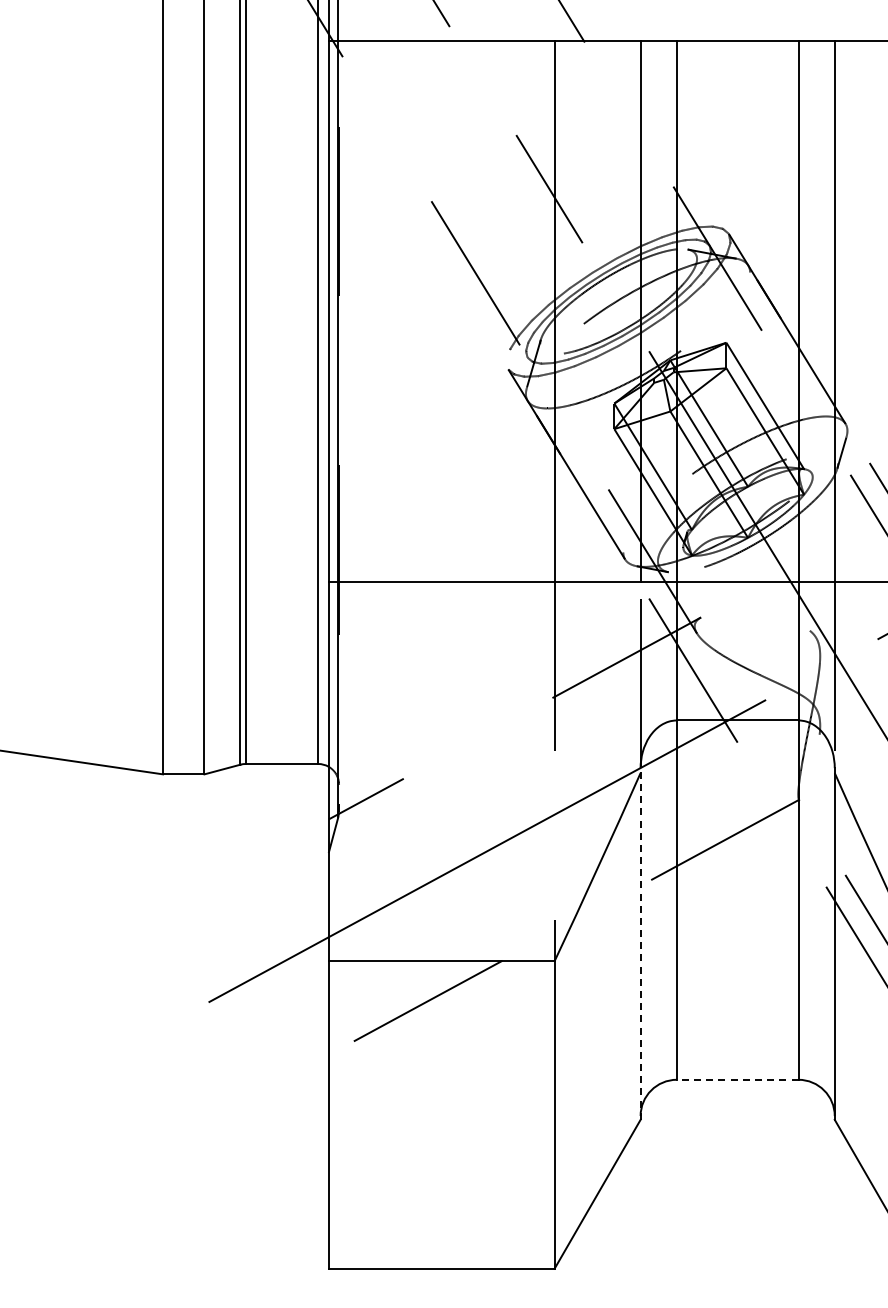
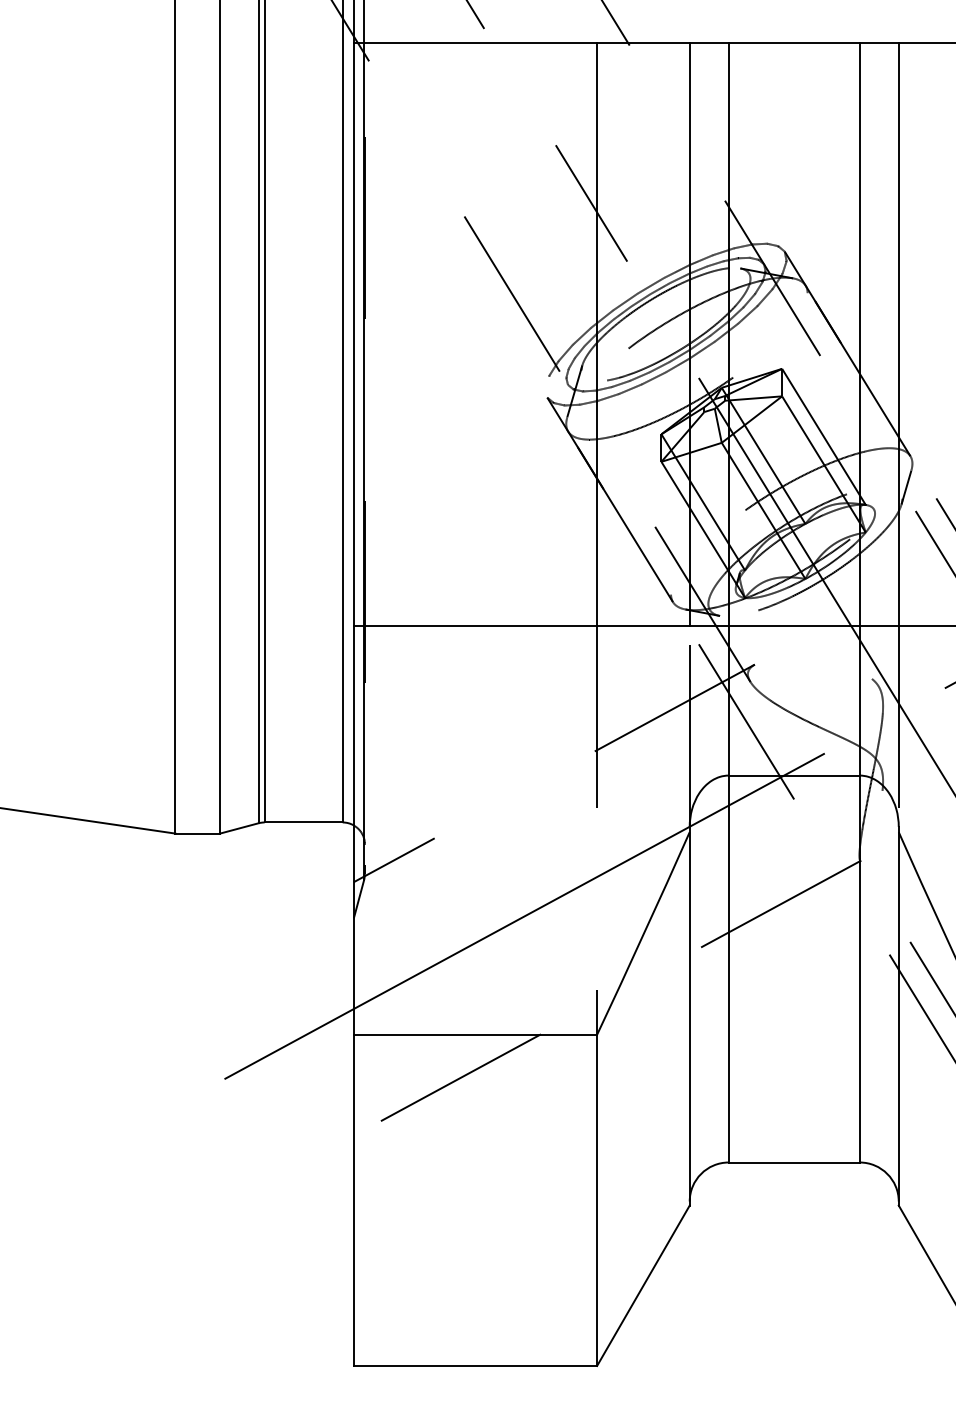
line: (640, 943) -> (689, 1015), dashed -> solid
line: (737, 1079) -> (794, 1162), dashed -> solid

